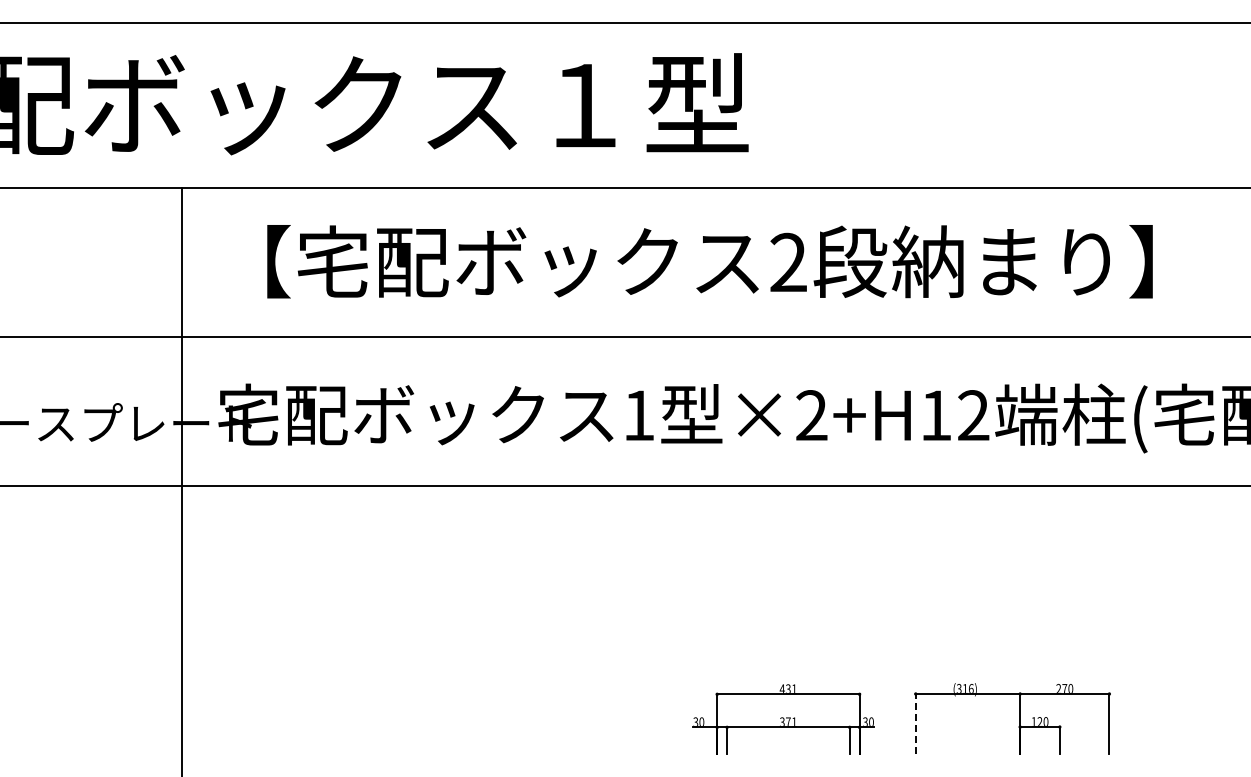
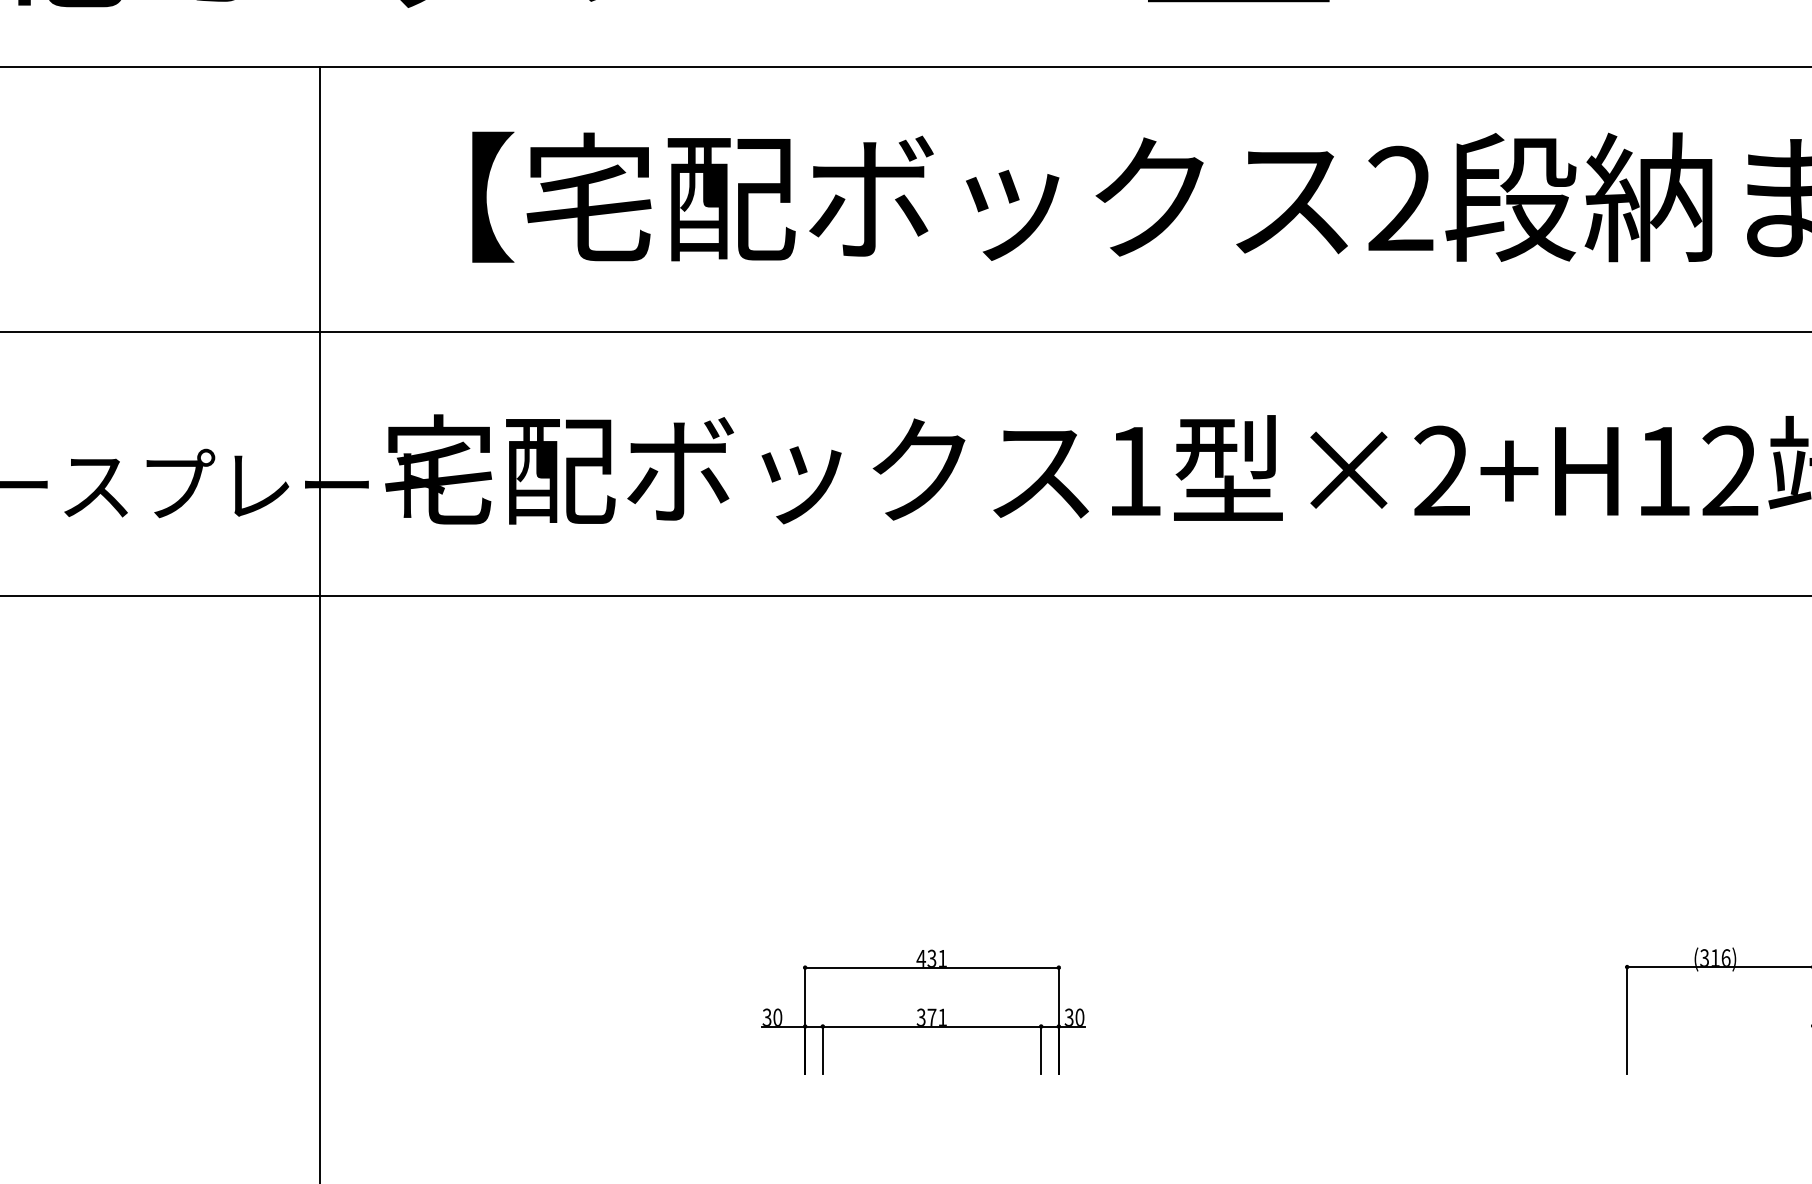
part: (783, 719) -> (923, 1012), moved
line: (915, 723) -> (1626, 1019), dashed -> solid

